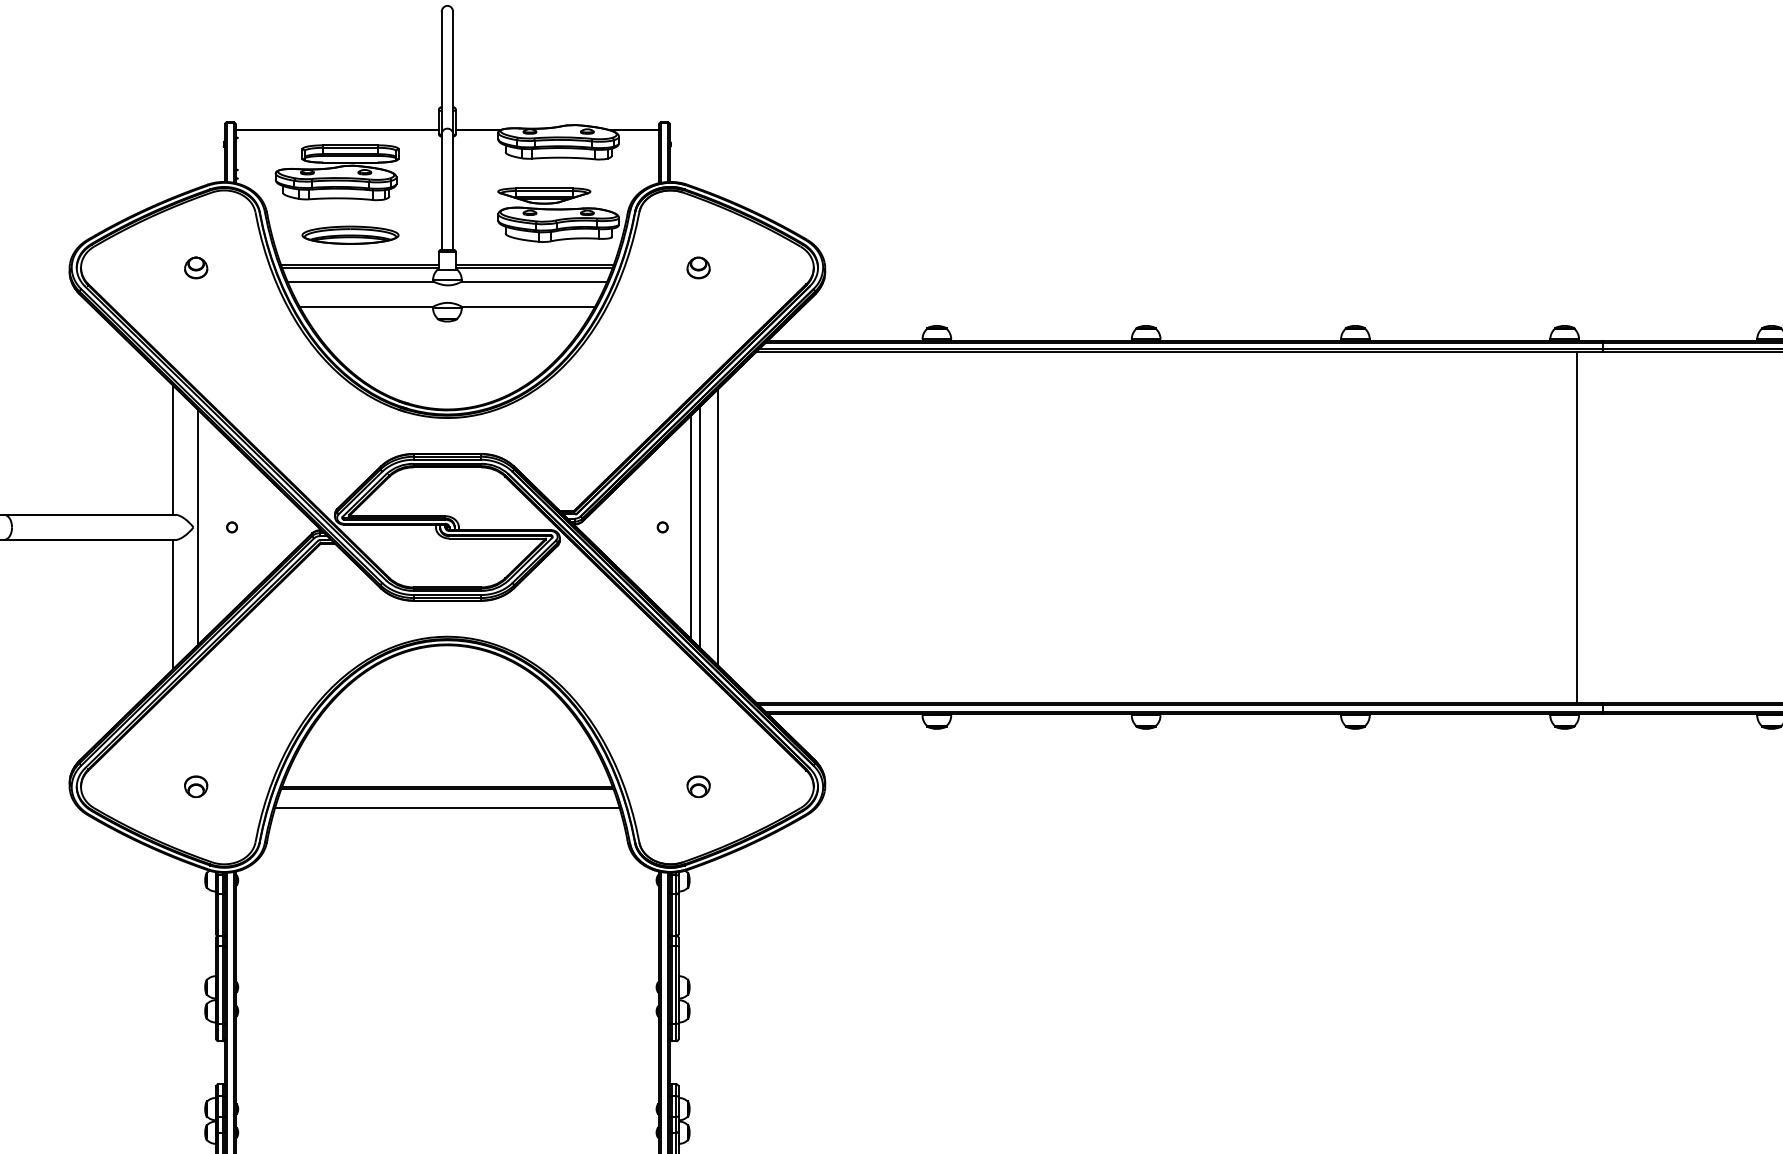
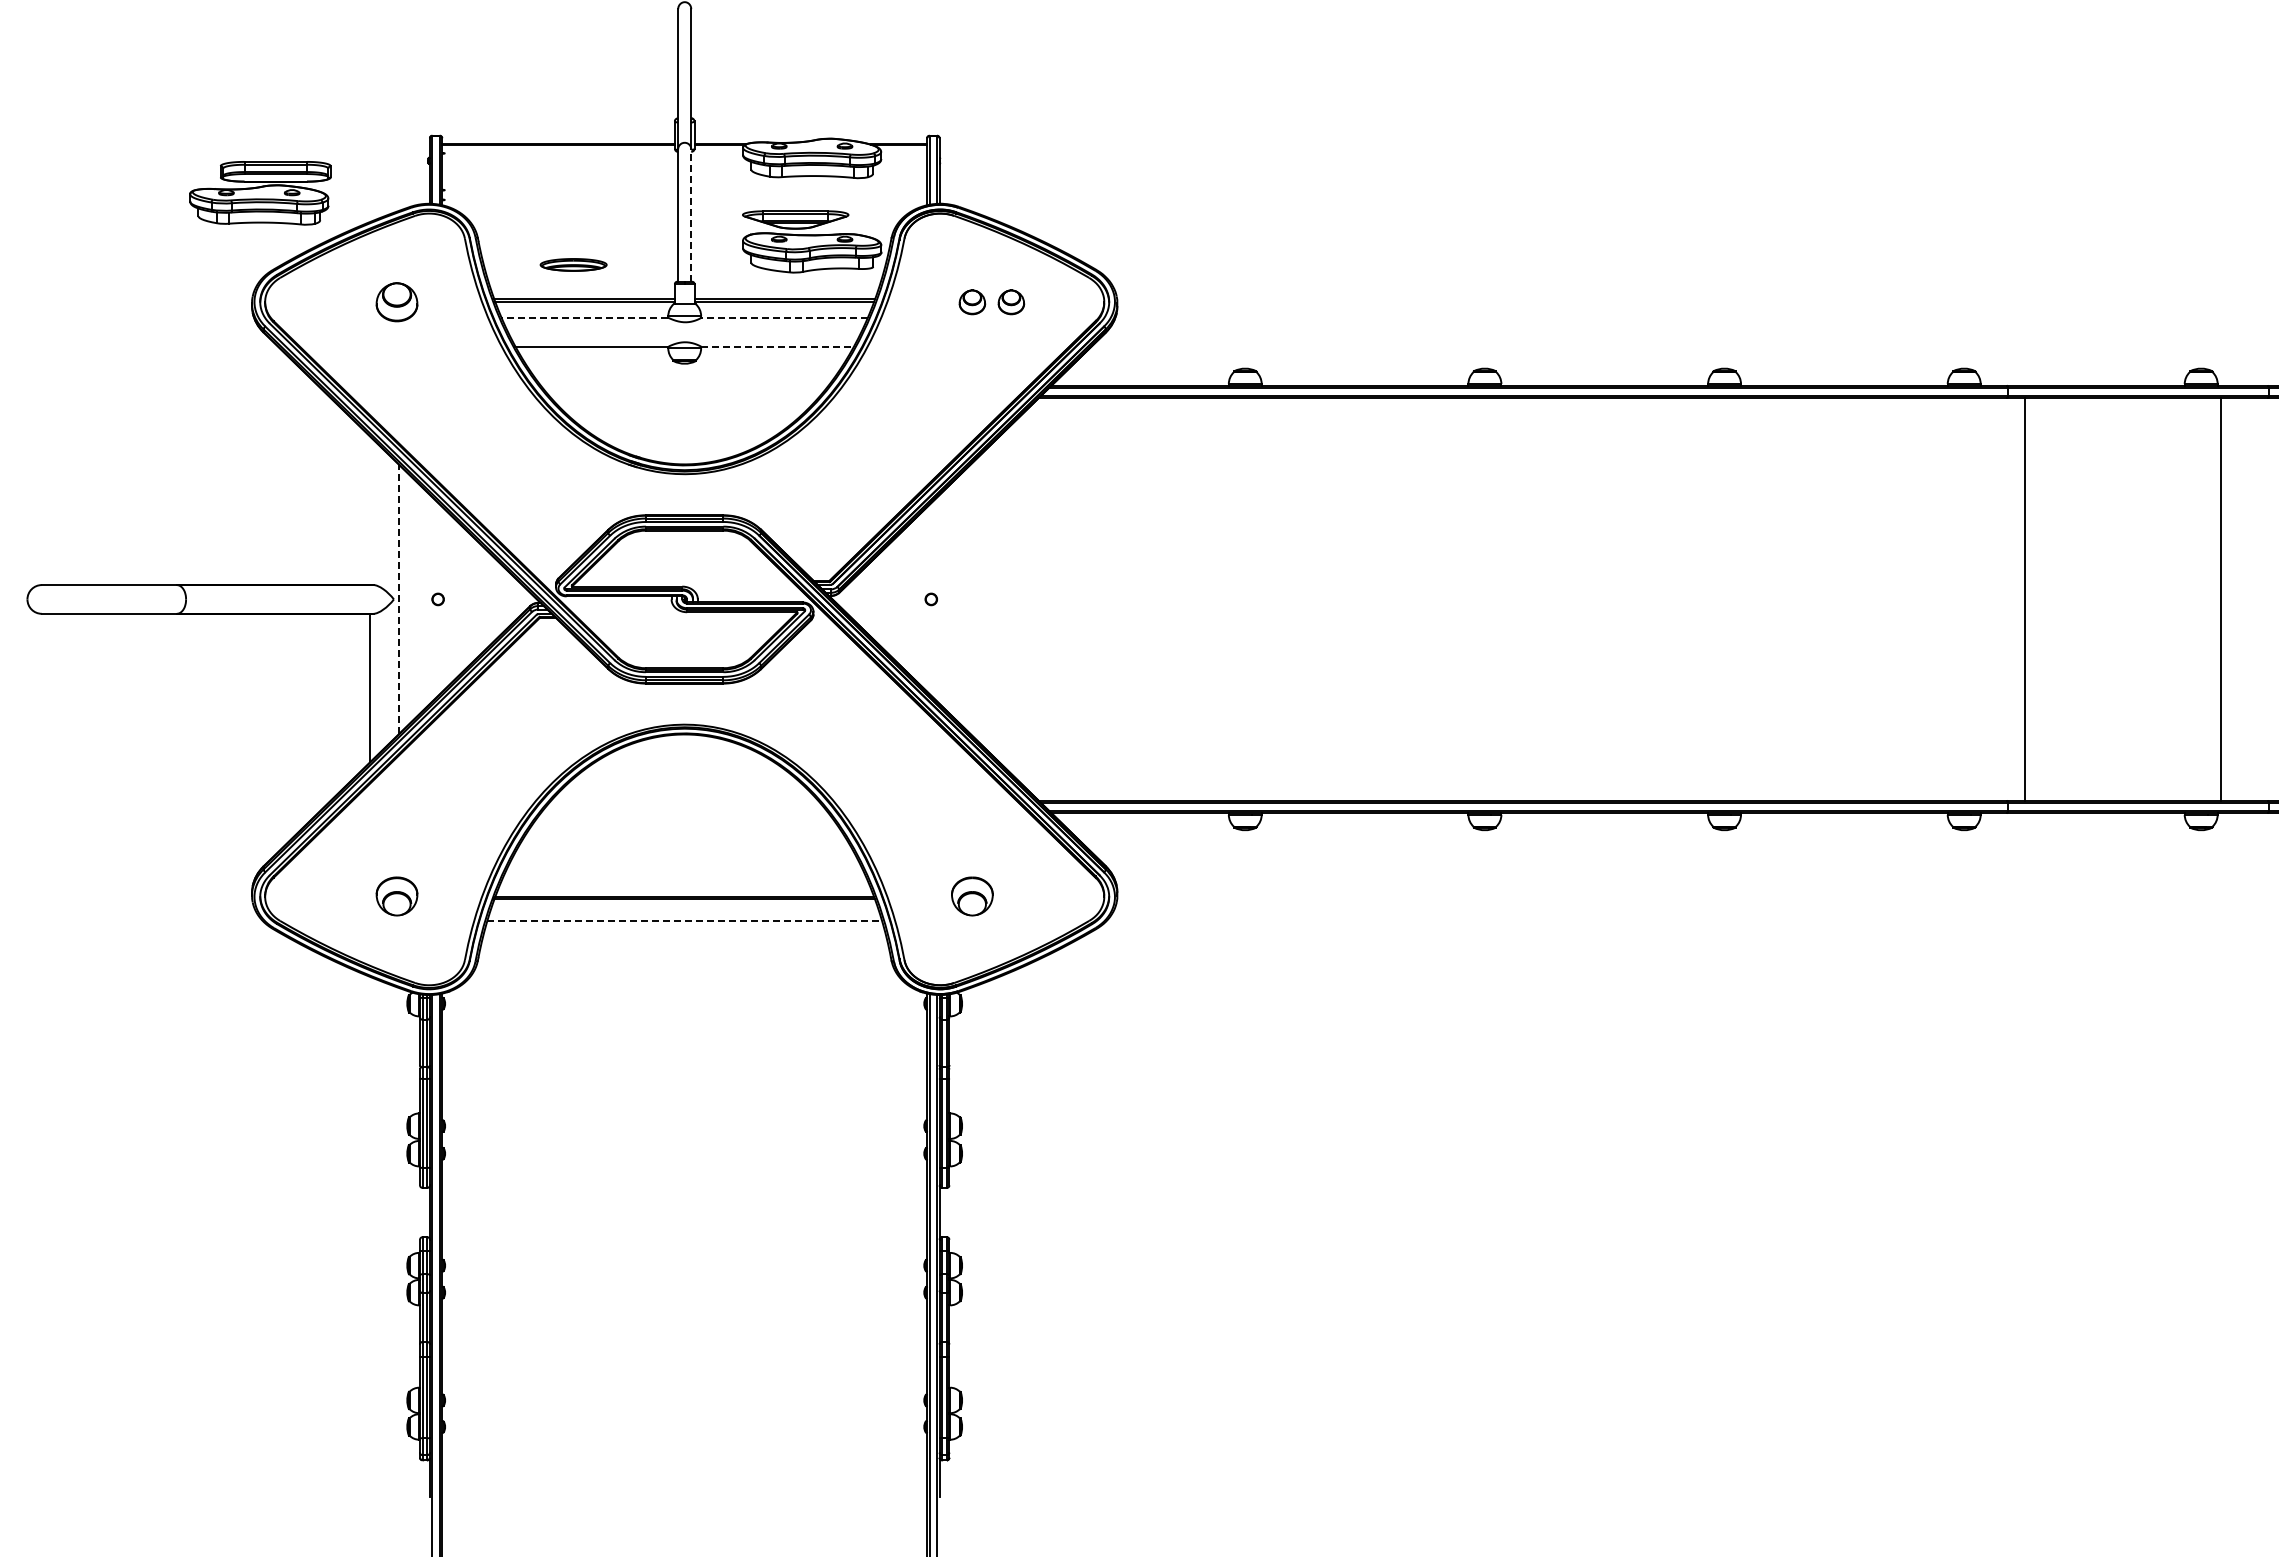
part: (337, 172) -> (260, 193), moved
line: (453, 192) -> (691, 215), solid -> dashed
part: (350, 234) -> (573, 264), size x0.6
part: (195, 268) -> (396, 302), size x1.6
part: (732, 268) -> (1011, 302), added
line: (359, 281) -> (584, 317), solid -> dashed
line: (533, 281) -> (783, 317), solid -> dashed
line: (529, 306) -> (778, 346), solid -> dashed
line: (173, 449) -> (370, 510), removed
line: (198, 527) -> (399, 599), solid -> dashed
line: (690, 527) -> (963, 599), removed
line: (700, 527) -> (974, 599), removed
line: (718, 527) -> (995, 599), removed
line: (1577, 527) -> (2025, 599), moved
part: (195, 786) -> (396, 896), size x1.6
part: (698, 786) -> (972, 896), size x1.6
line: (448, 807) -> (685, 920), solid -> dashed

